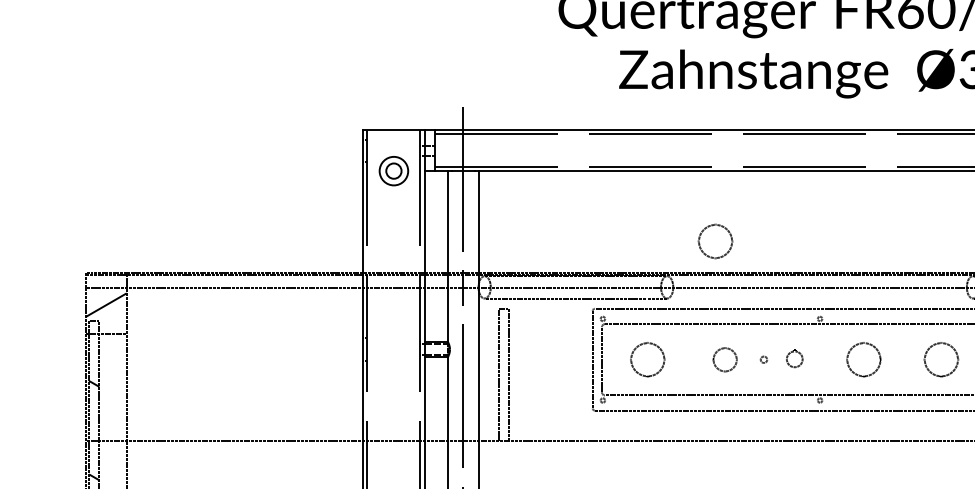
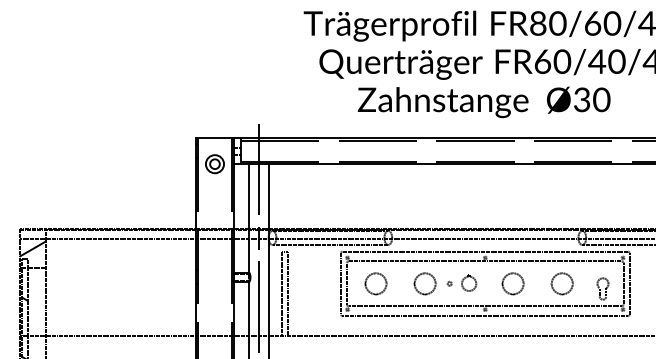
part: (714, 240) -> (418, 208), removed
part: (795, 357) -> (469, 282), size x1.43
part: (724, 359) -> (424, 283), size x1.43

